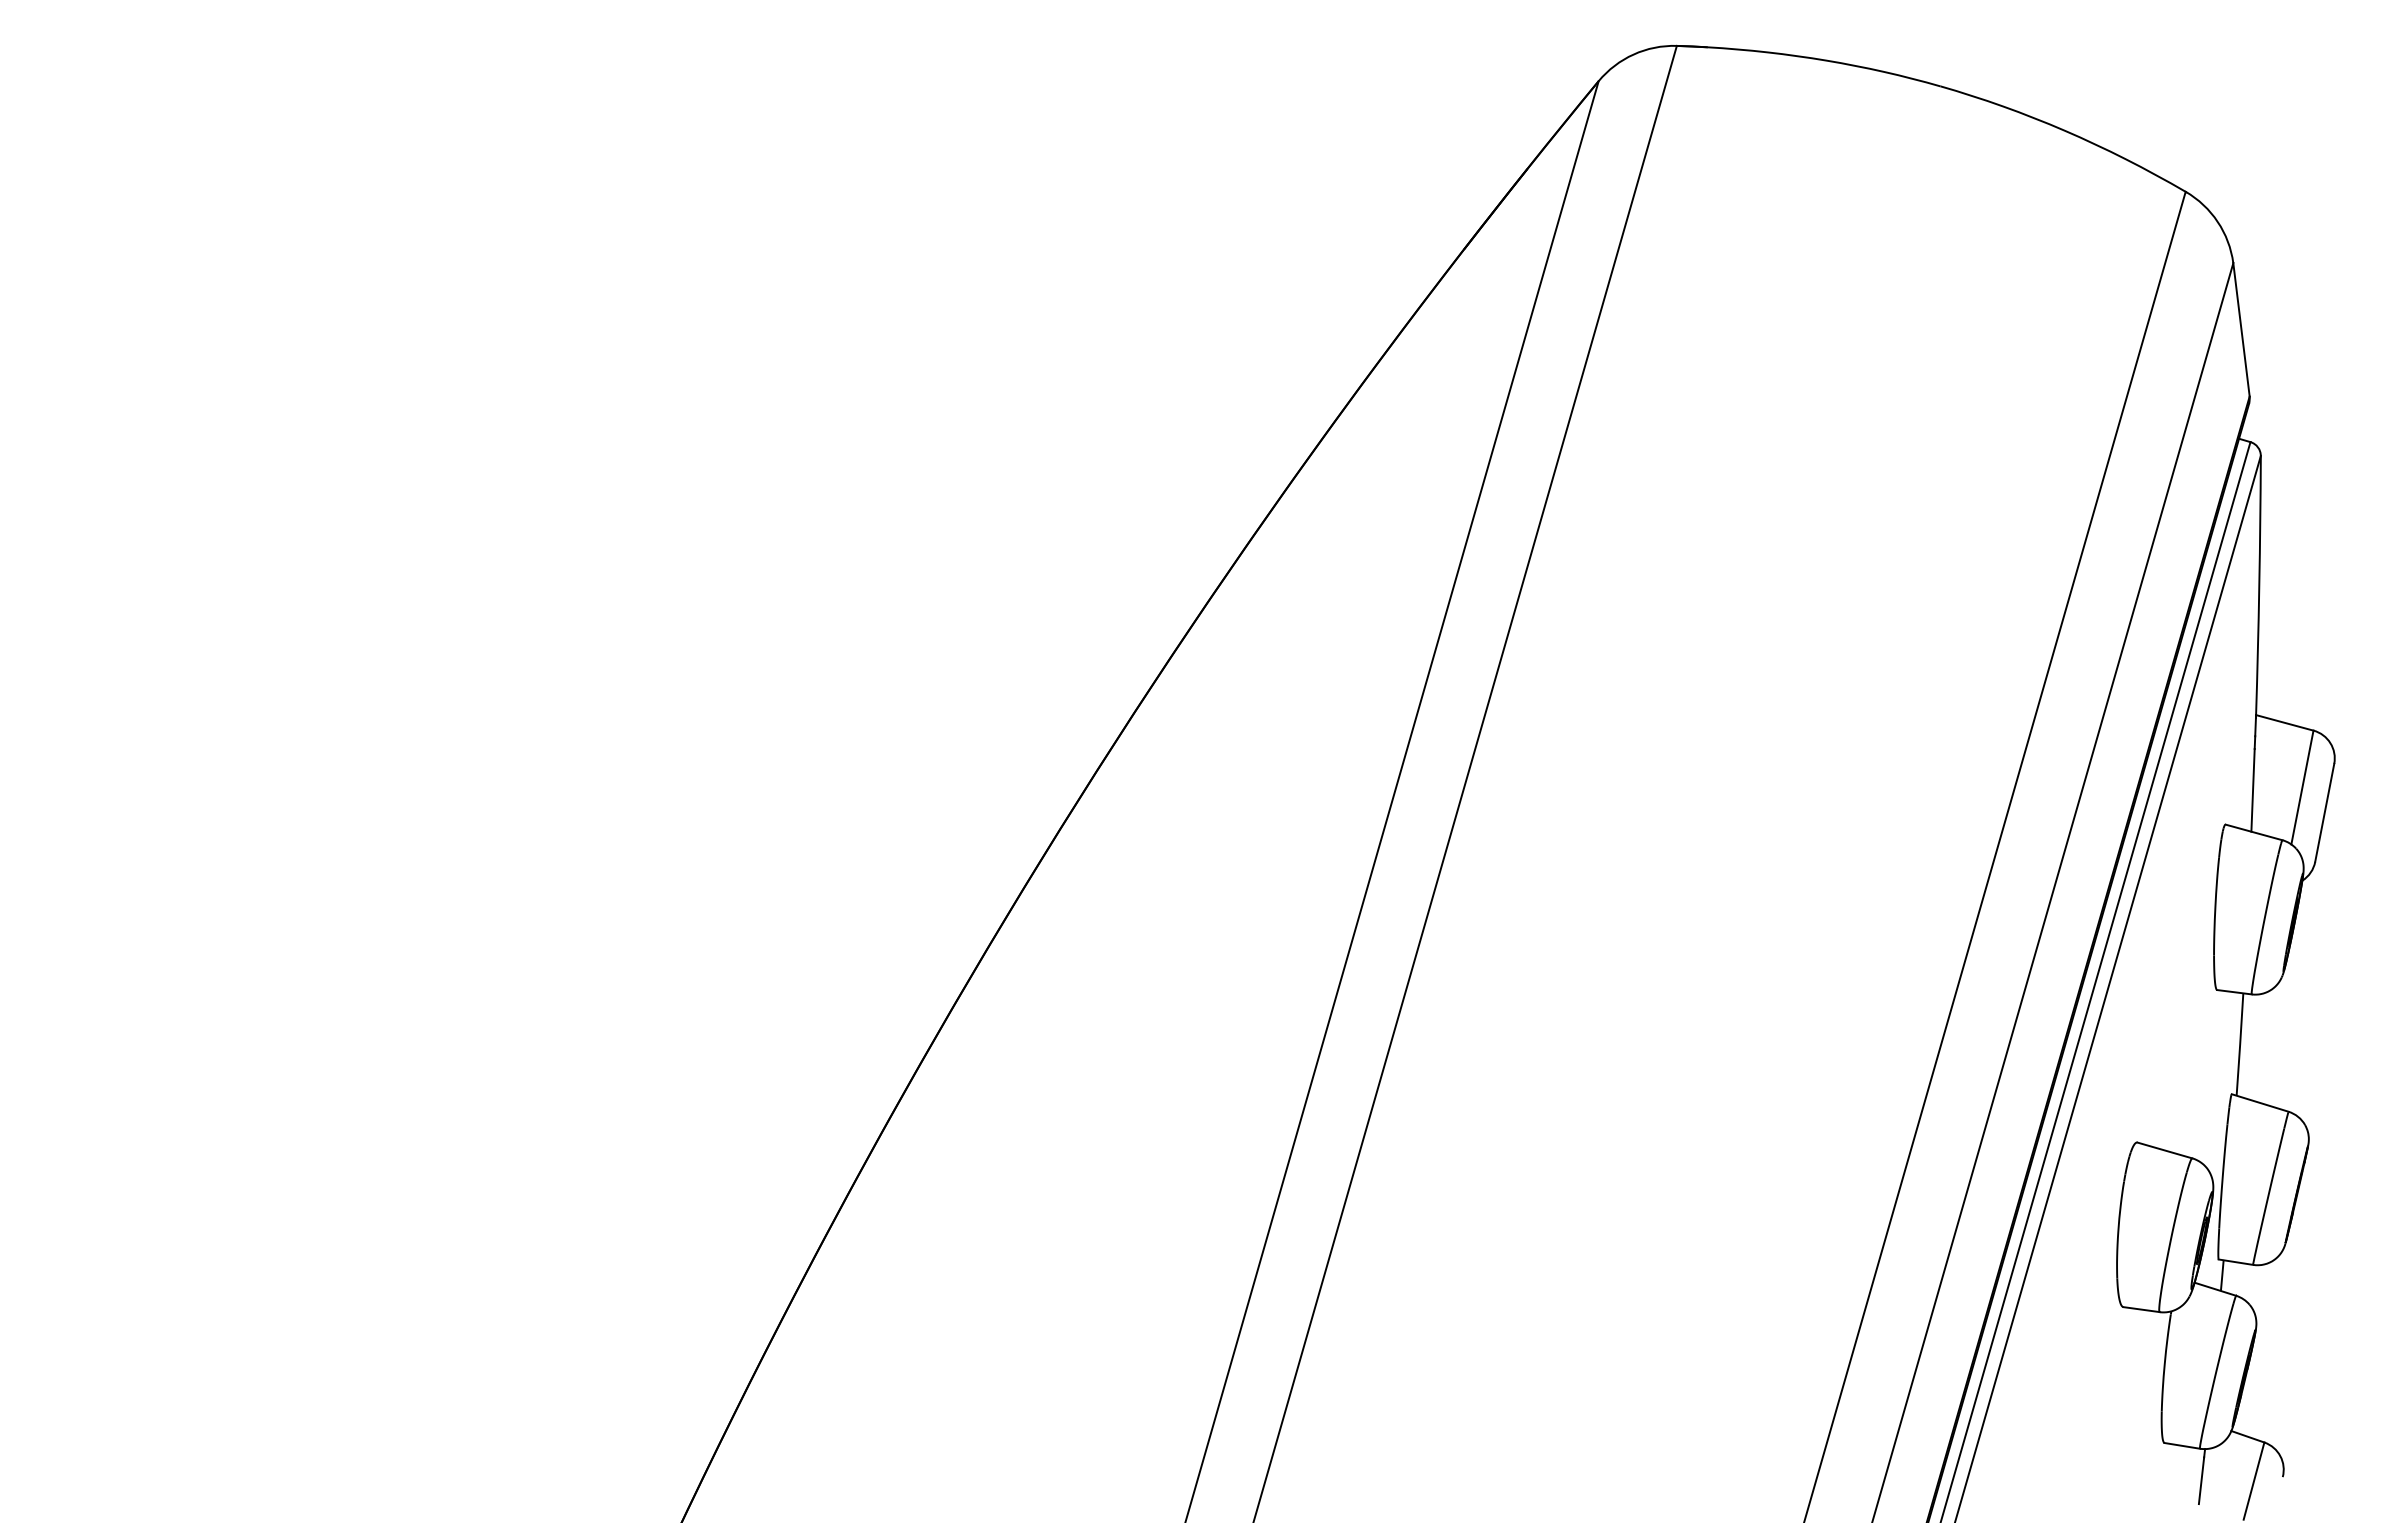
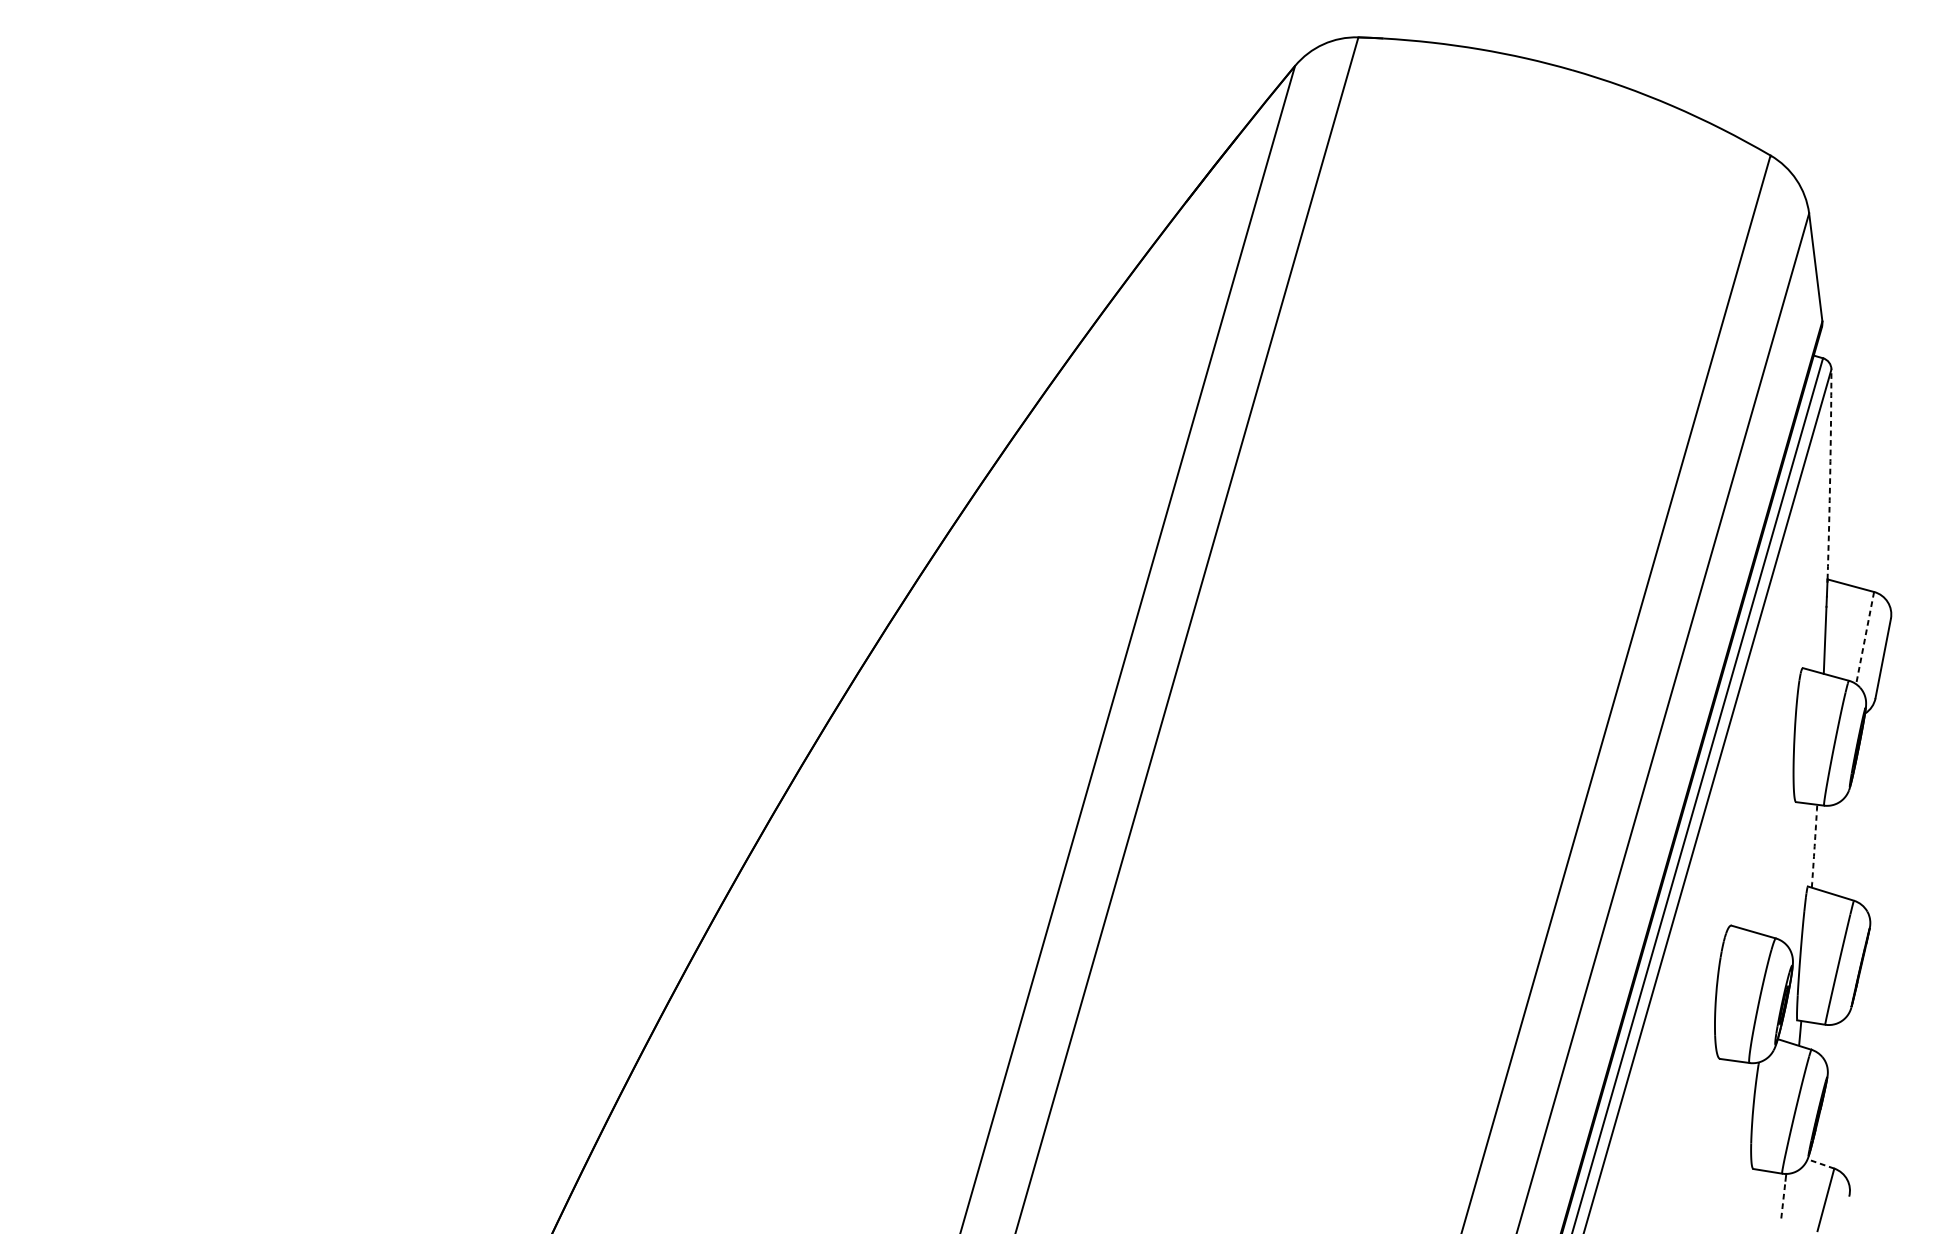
arc: (2259, 585) -> (1830, 474), solid -> dashed
line: (2302, 788) -> (1865, 638), solid -> dashed
arc: (2240, 1044) -> (1814, 846), solid -> dashed
line: (2247, 1436) -> (1820, 1163), solid -> dashed
line: (2201, 1480) -> (1783, 1199), solid -> dashed

